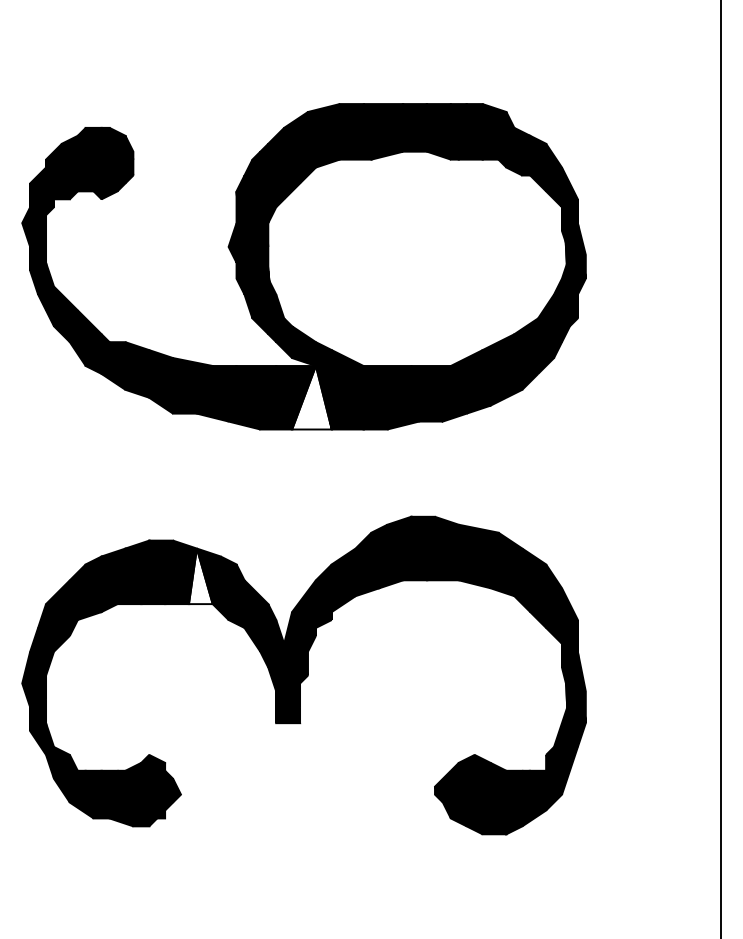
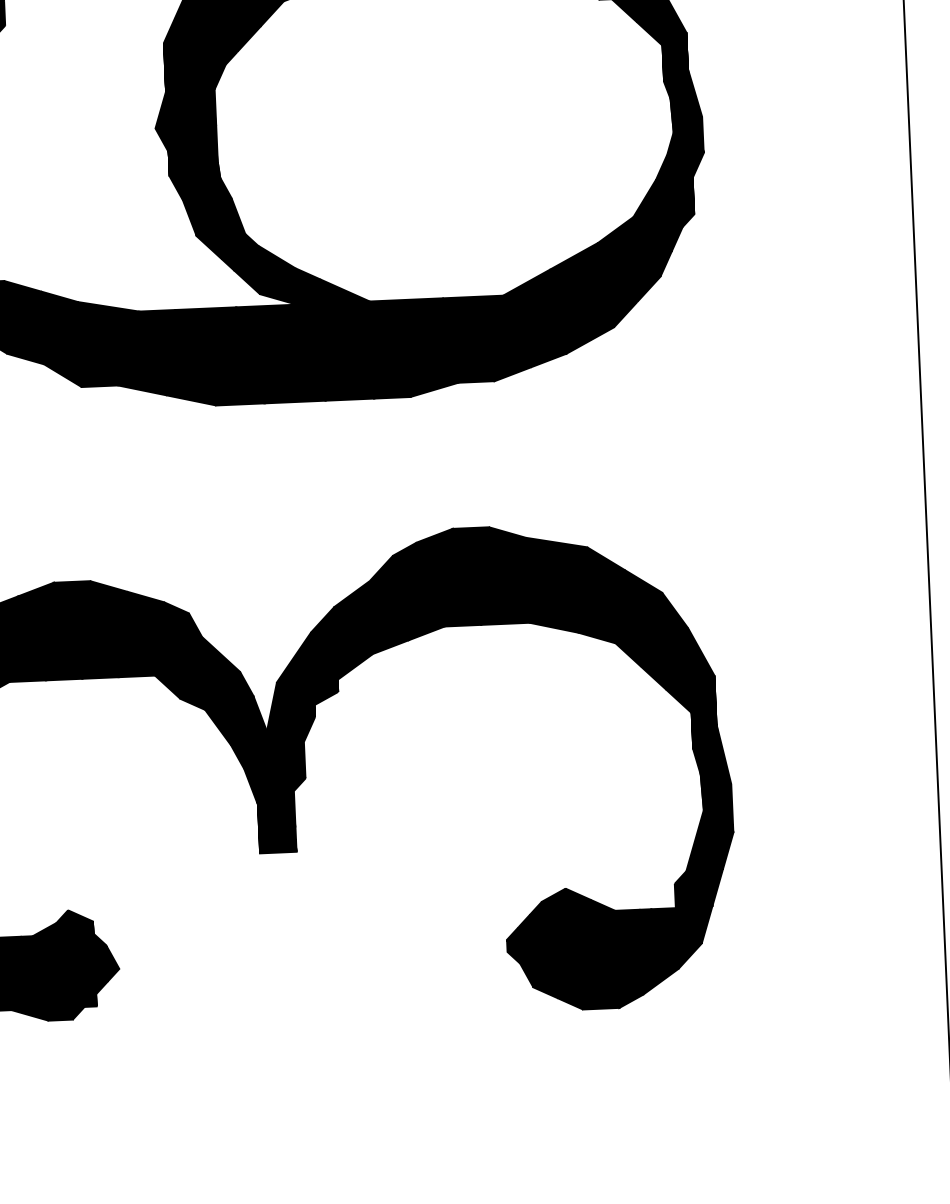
fill: (311, 397) -> (292, 353), added
fill: (200, 576) -> (134, 634), added

